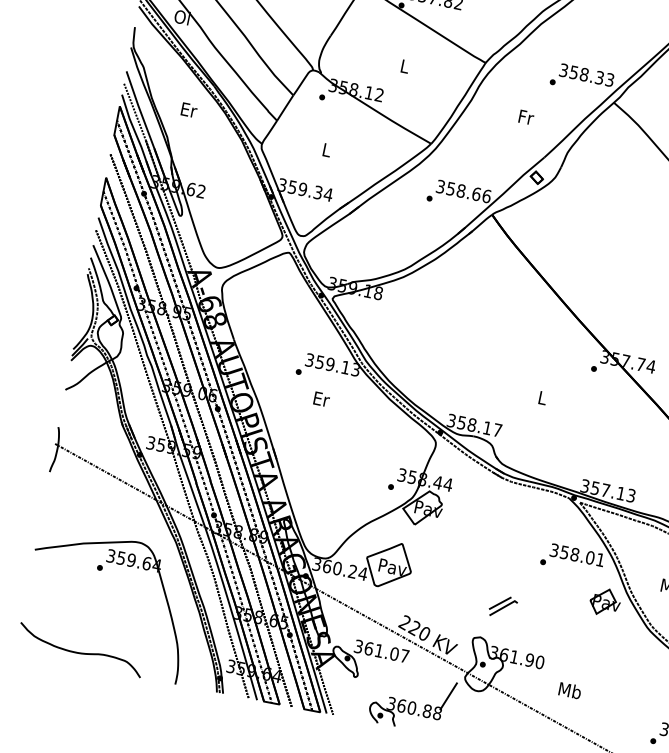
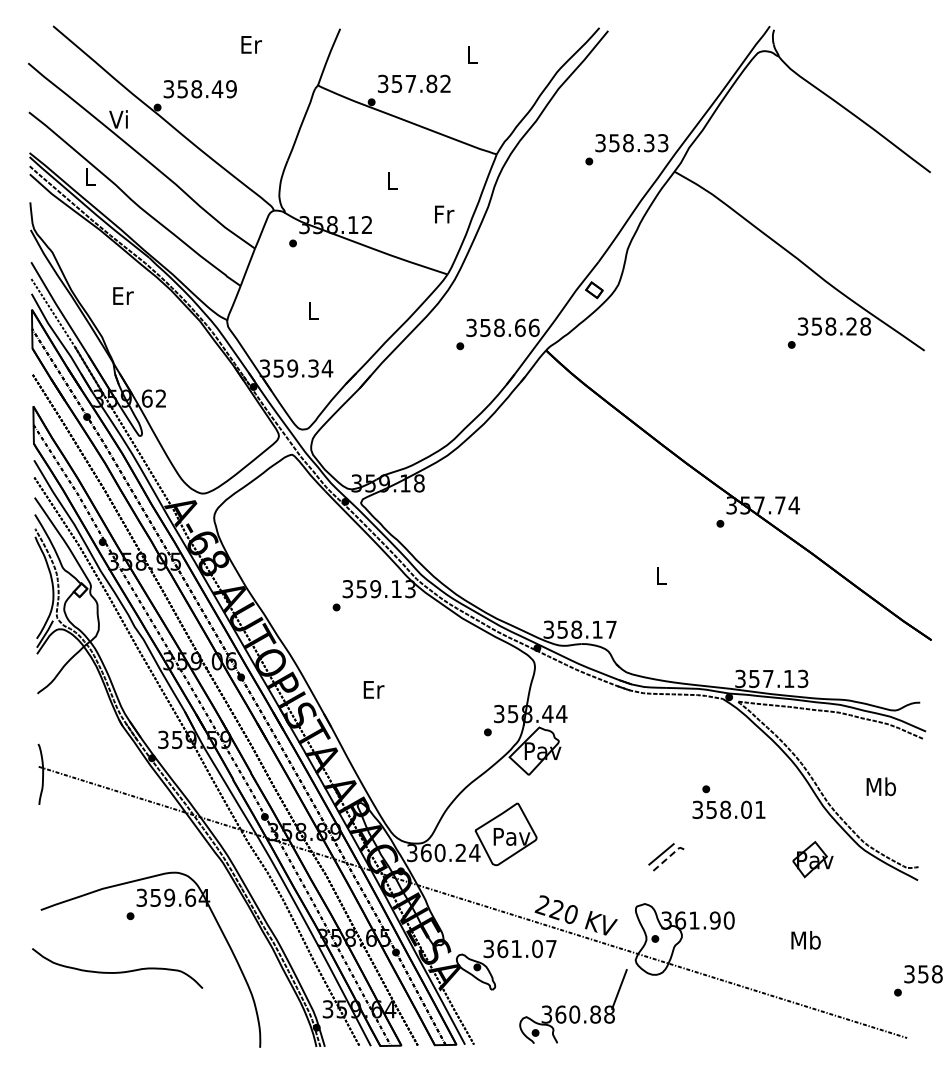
text: (182, 17) -> (89, 176), Ol -> L
text: (526, 117) -> (444, 214), moved
text: (321, 399) -> (373, 689), moved
text: (577, 554) -> (728, 809), moved
part: (604, 602) -> (812, 859), moved
line: (504, 607) -> (667, 858), solid -> dashed
curve: (80, 652) -> (117, 971), moved
text: (569, 690) -> (805, 940), moved

